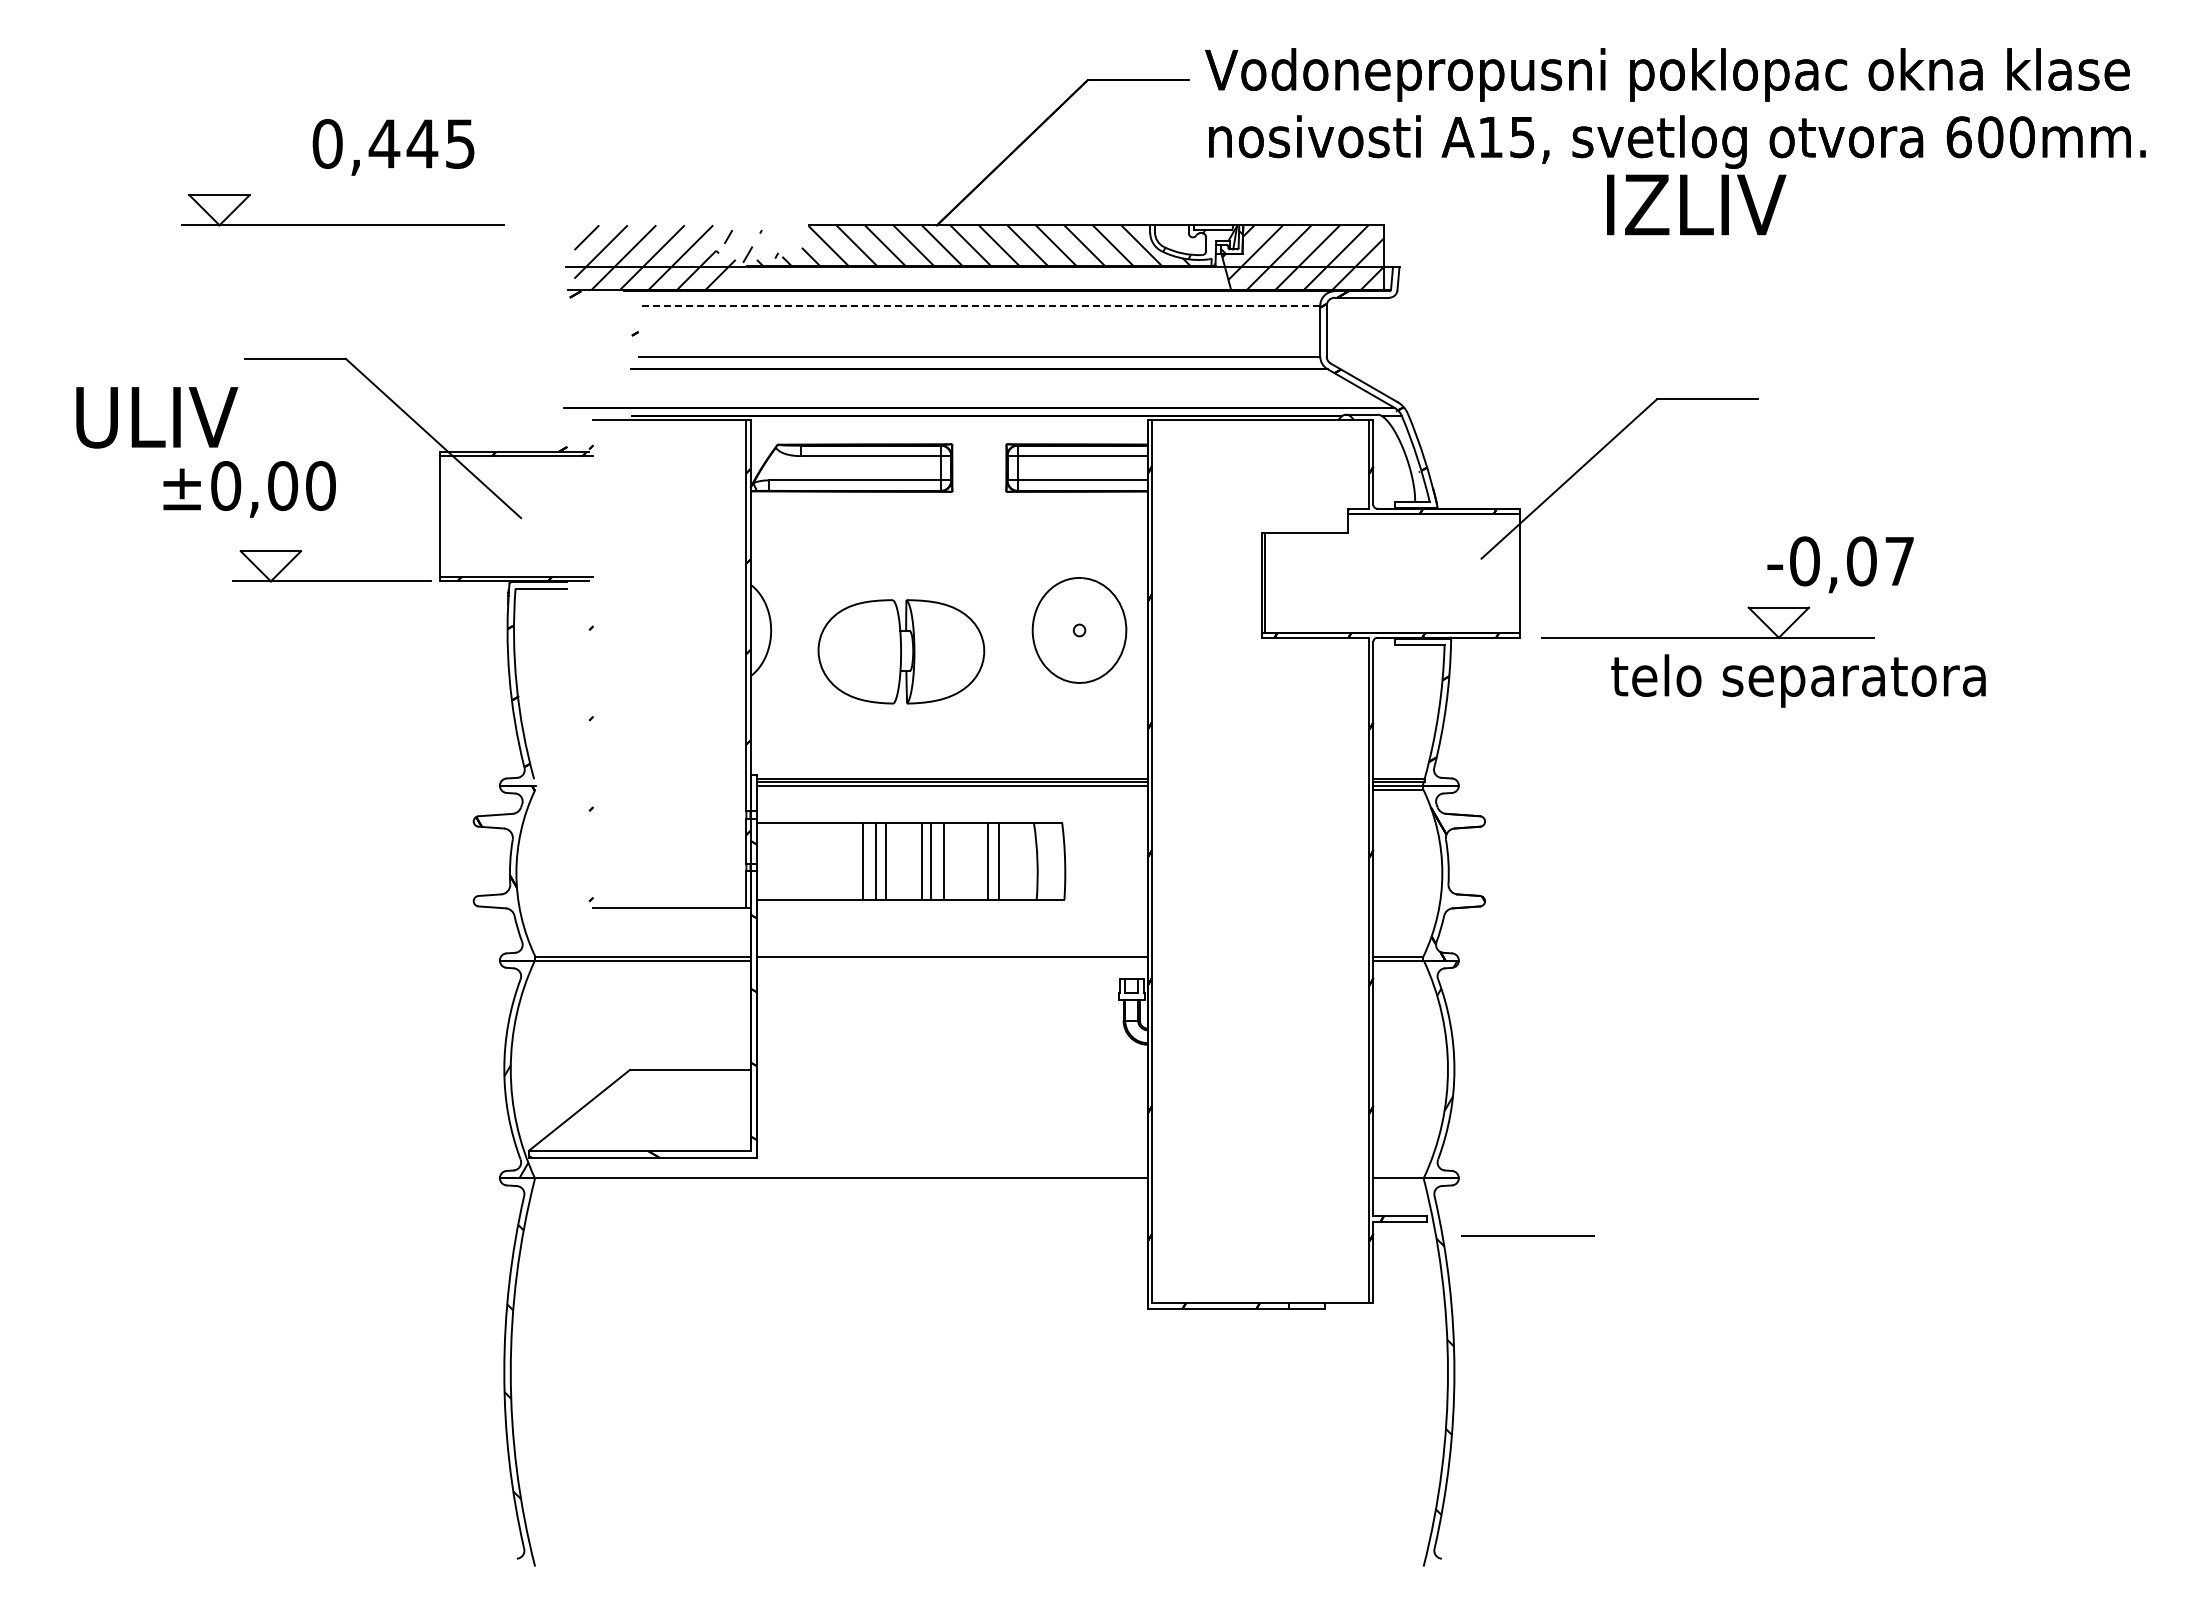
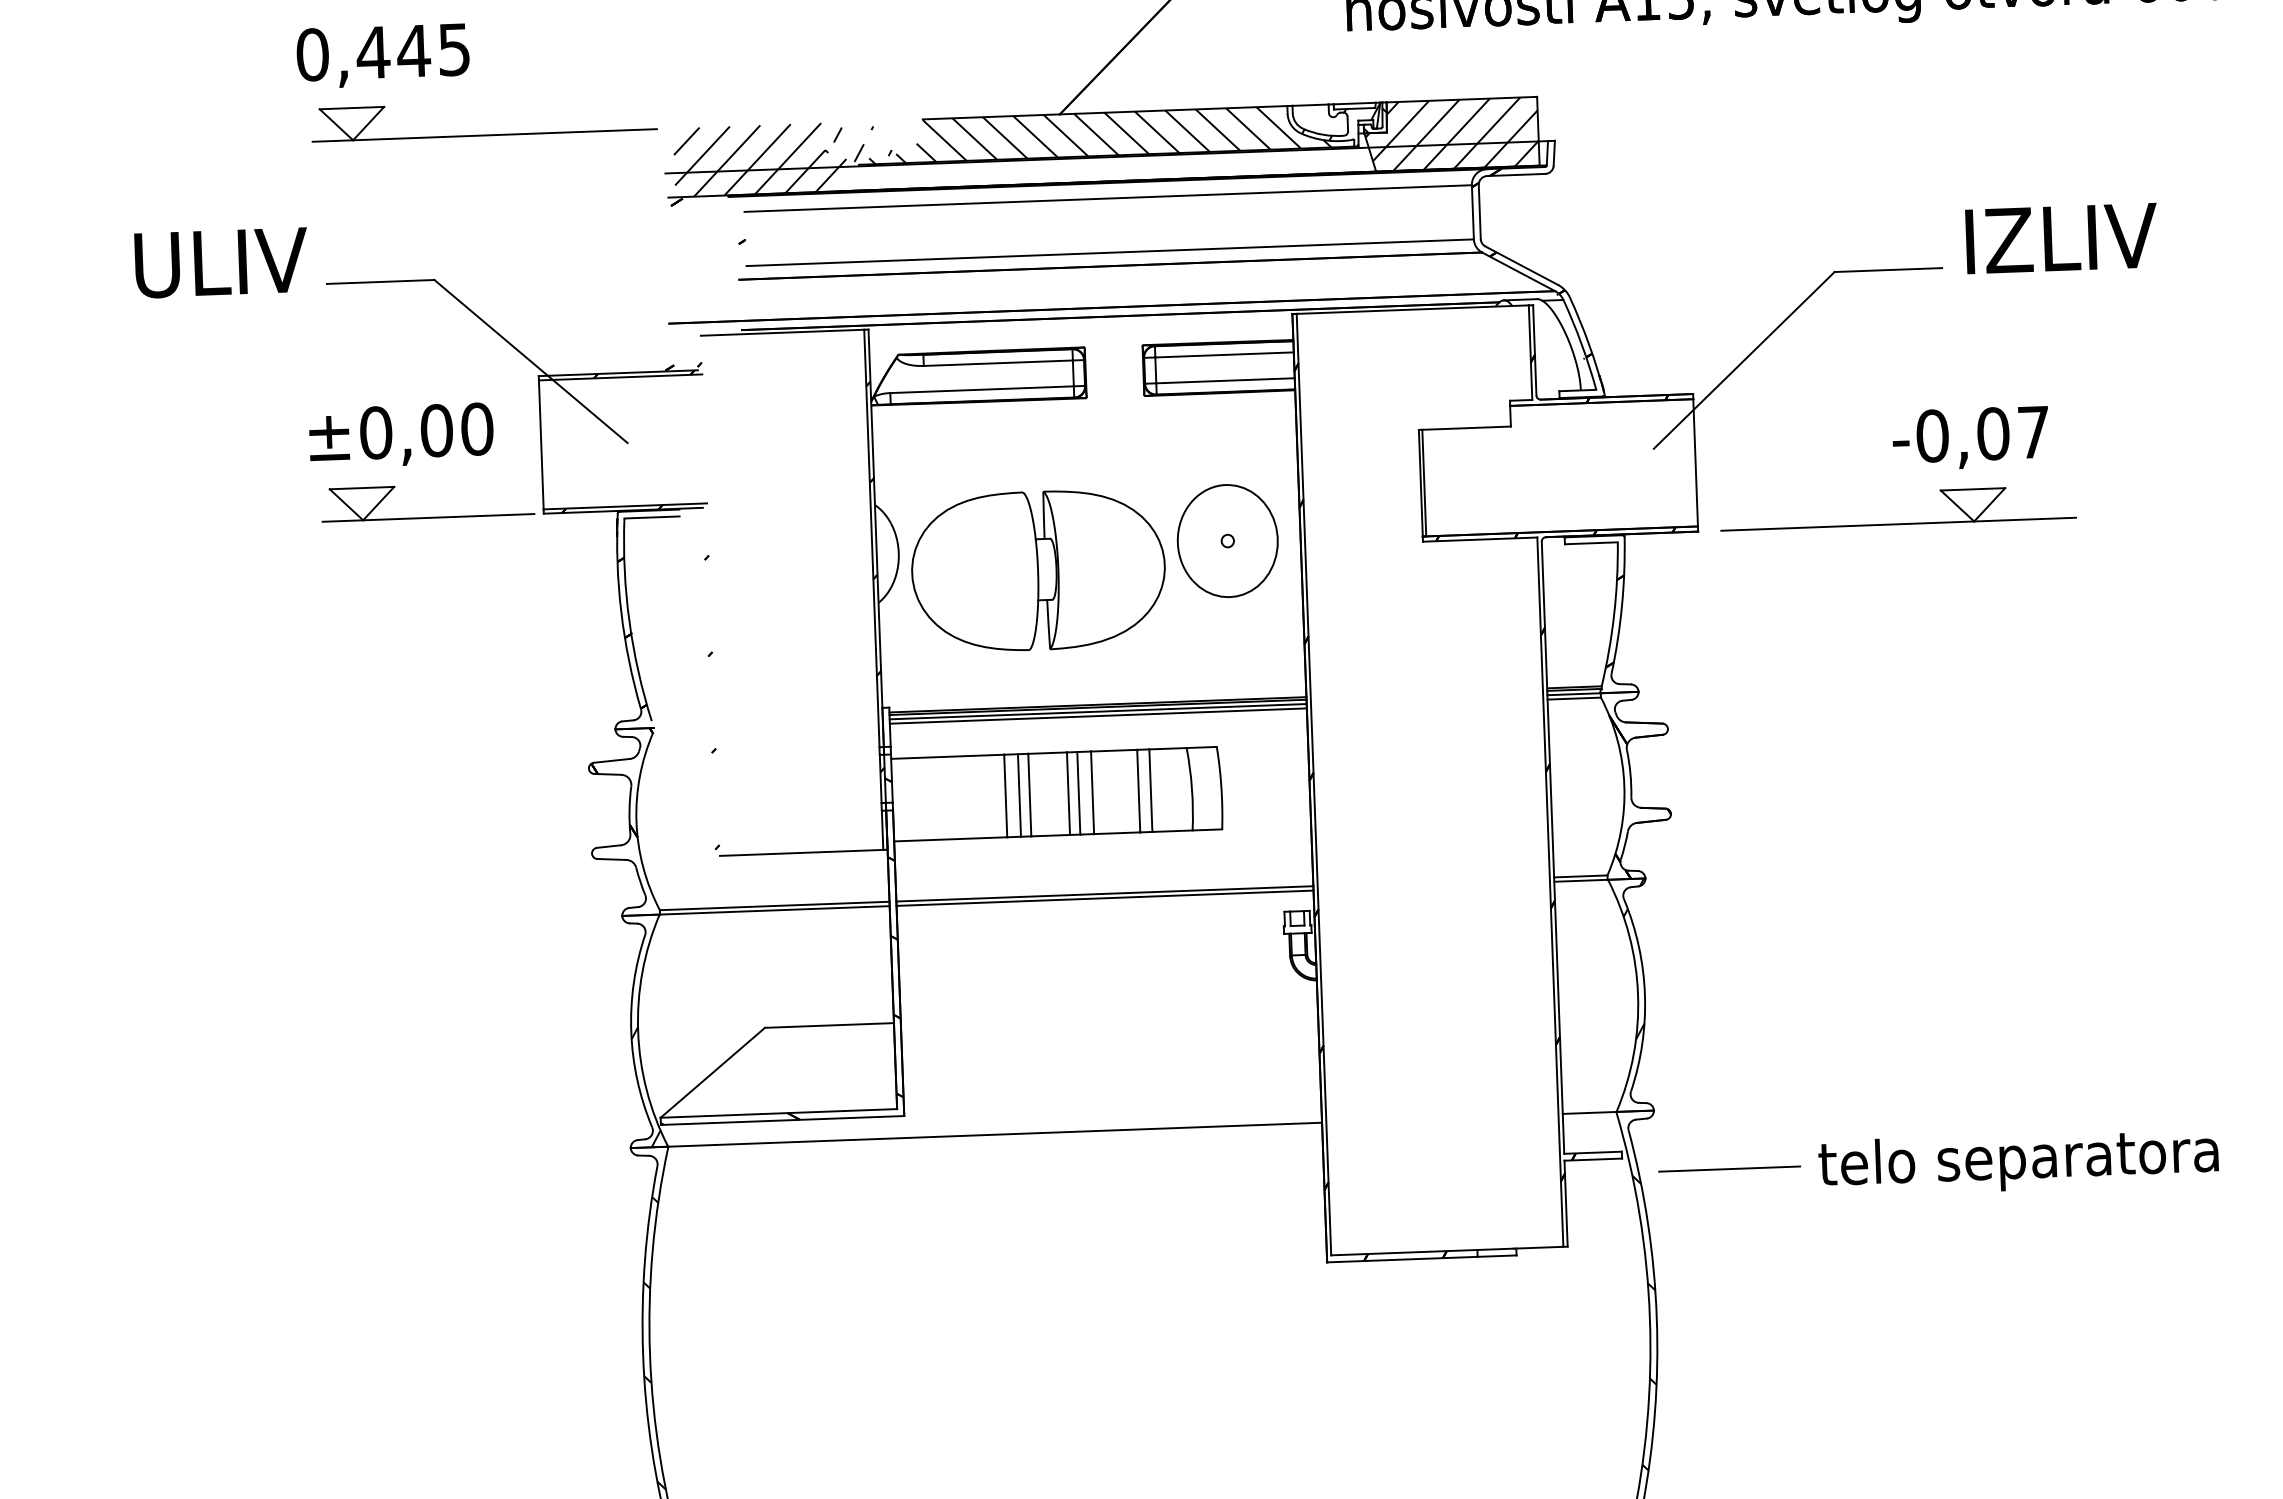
text: (393, 147) -> (383, 56), moved
text: (1696, 204) -> (2061, 238), moved
part: (342, 224) -> (484, 134), moved
line: (979, 305) -> (1108, 198), dashed -> solid
text: (157, 417) -> (221, 262), moved
text: (249, 489) -> (401, 435), moved
text: (1840, 564) -> (1970, 437), moved
part: (901, 651) -> (1038, 570), size x1.43
text: (1798, 680) -> (2018, 1161), moved
line: (951, 789) -> (1097, 715), added
line: (951, 960) -> (1104, 898), added

